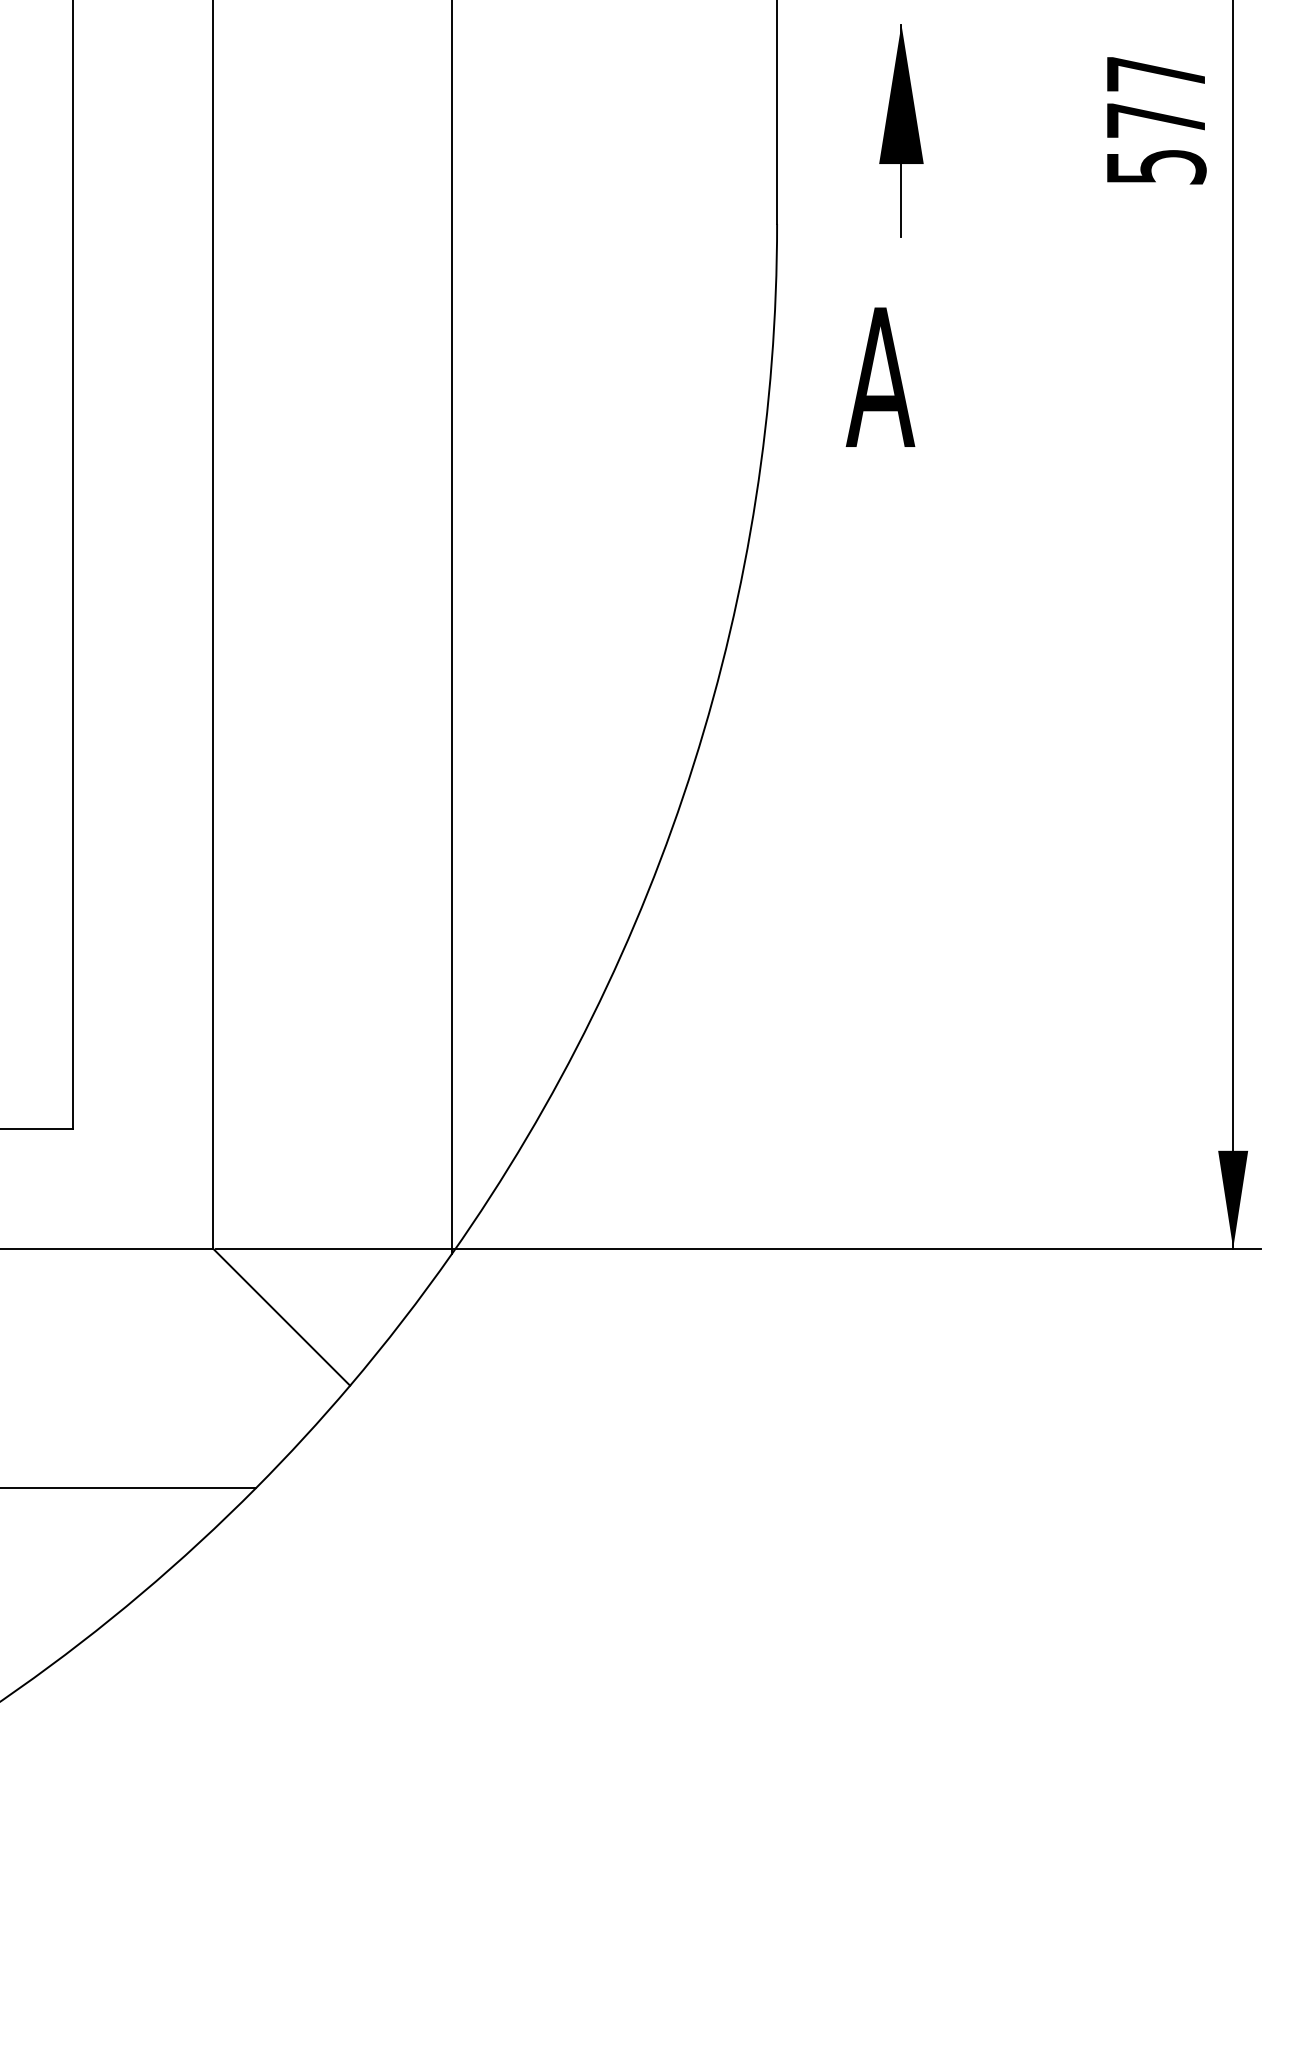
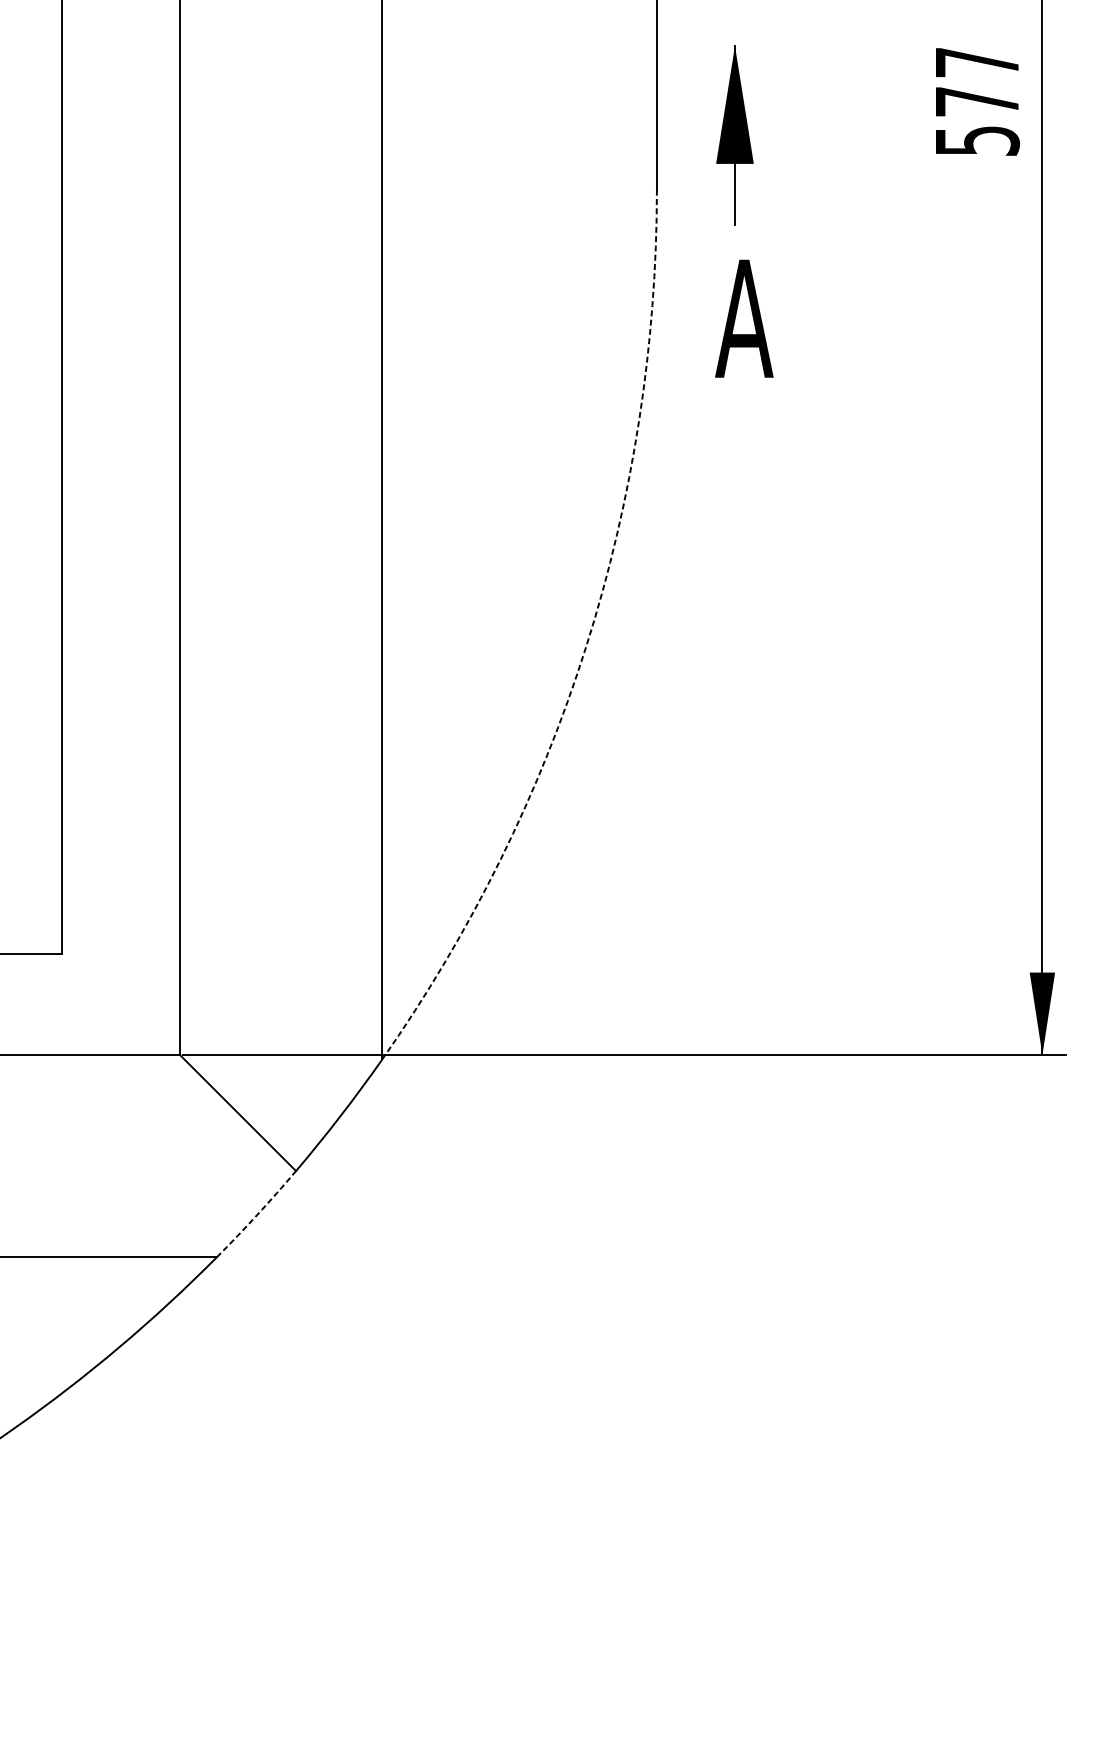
part: (901, 130) -> (735, 135), moved
arc: (693, 763) -> (586, 645), solid -> dashed
arc: (304, 1437) -> (257, 1214), solid -> dashed

